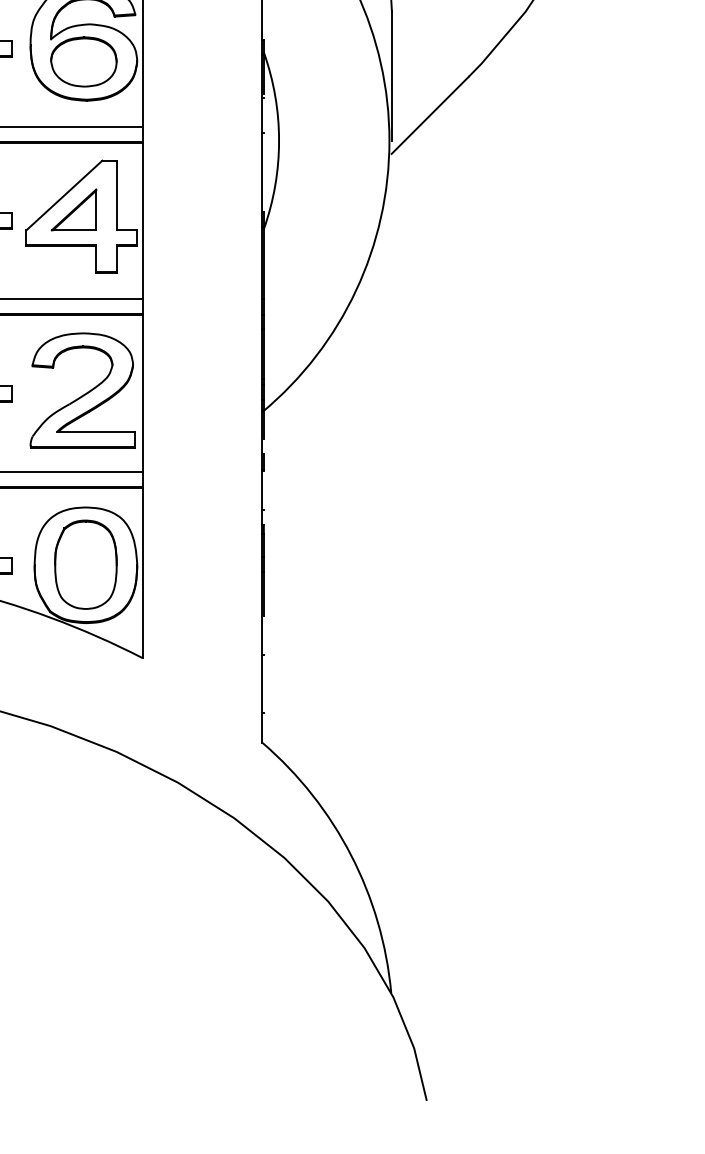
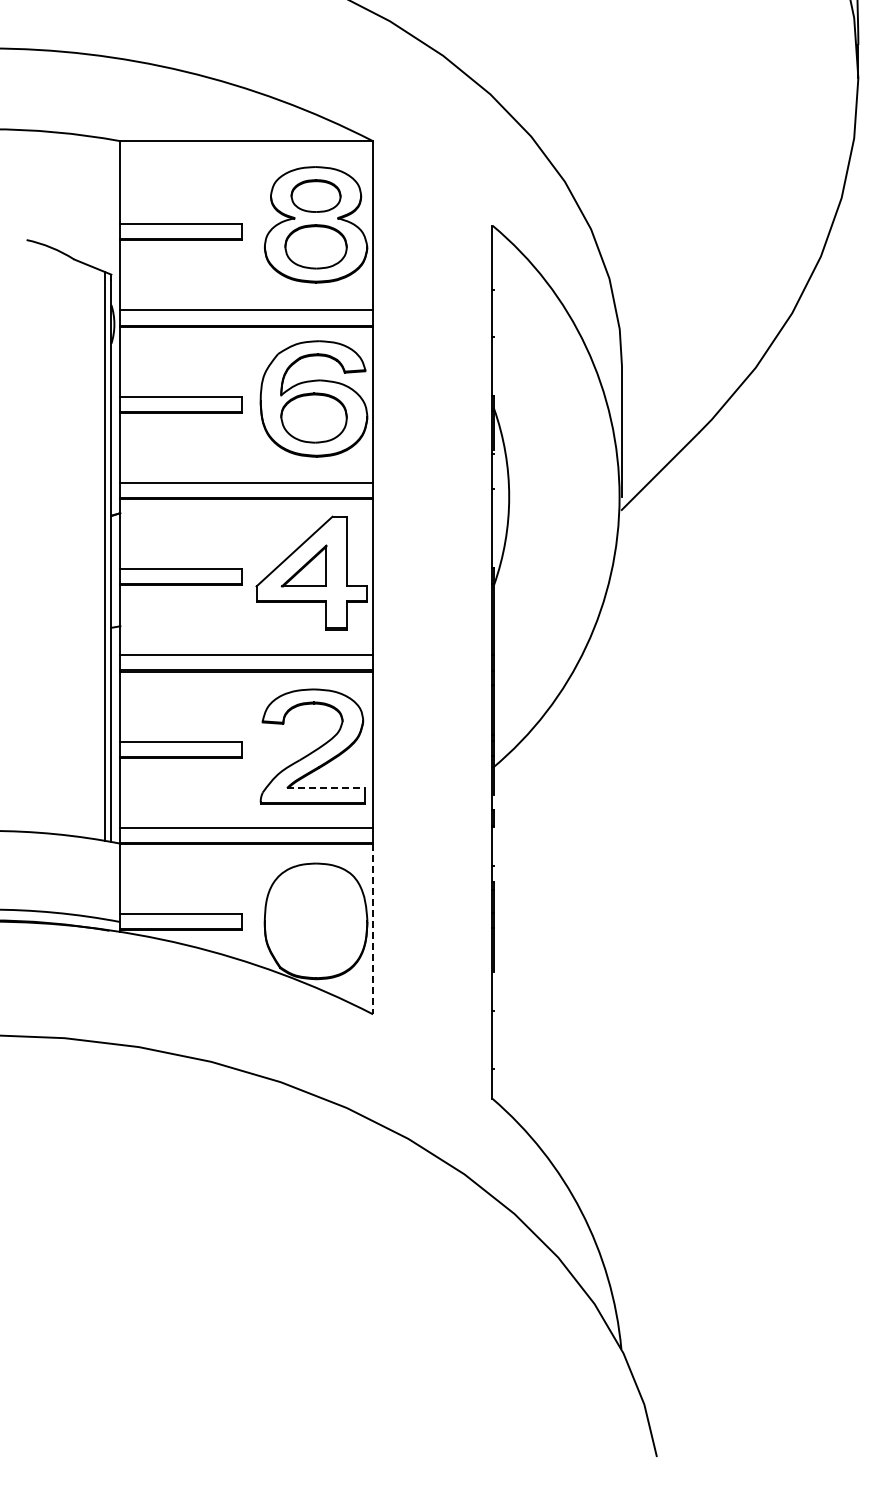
line: (96, 432) -> (326, 788), solid -> dashed
part: (85, 564) -> (315, 920), removed
line: (143, 573) -> (373, 929), solid -> dashed

